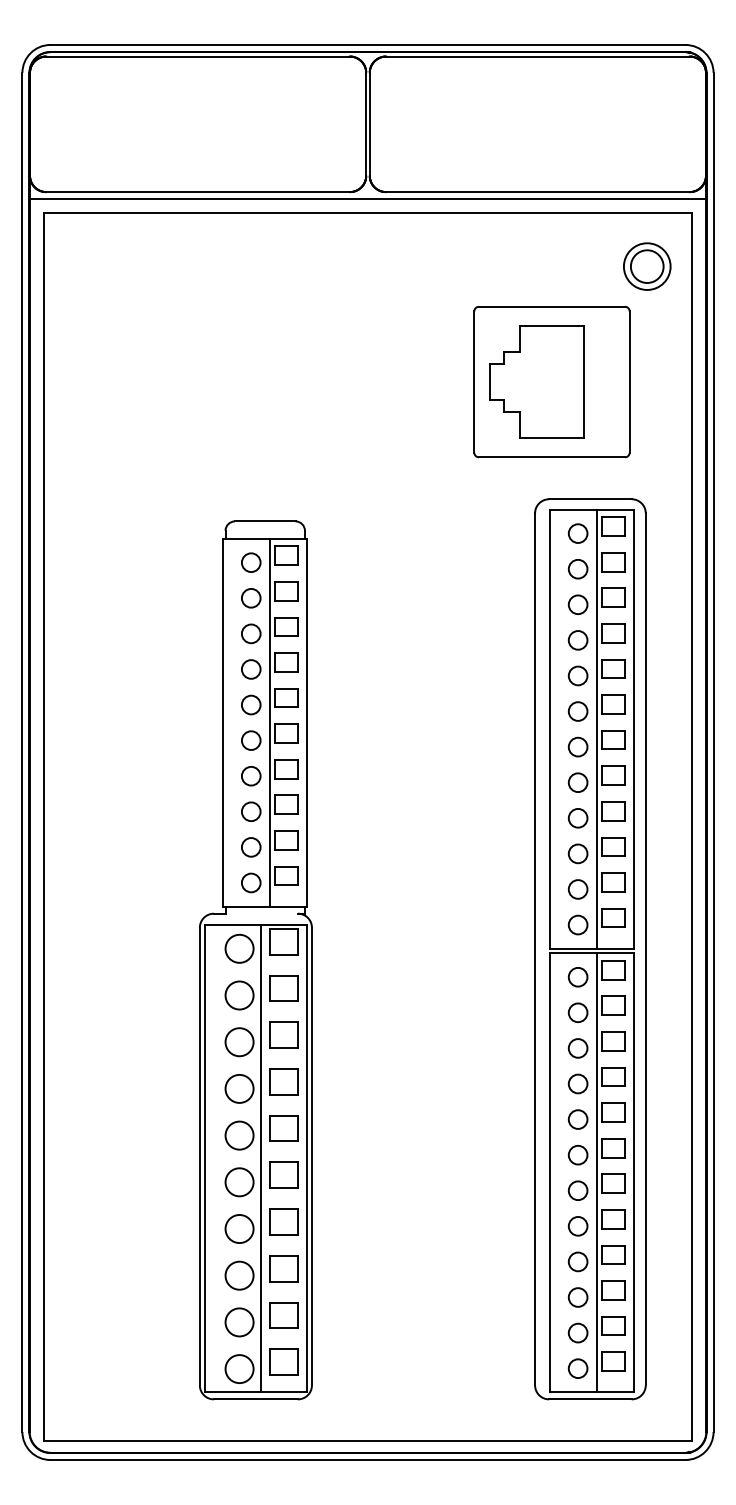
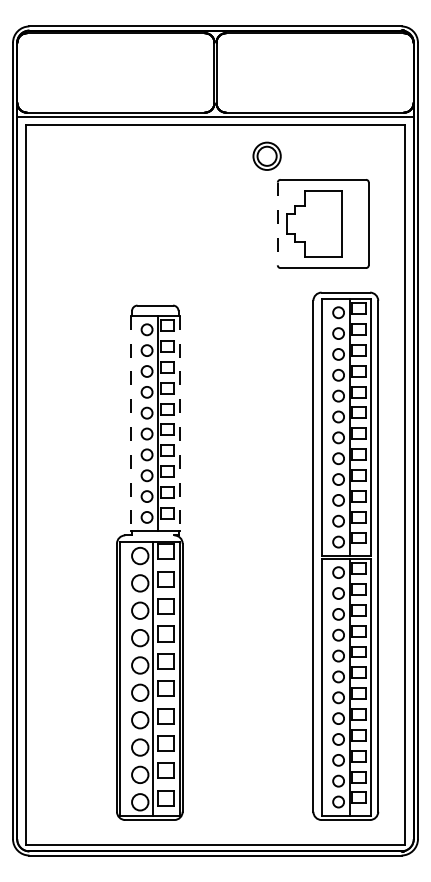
part: (646, 265) -> (266, 155), moved
line: (473, 382) -> (277, 224), solid -> dashed
line: (222, 722) -> (130, 423), solid -> dashed
line: (306, 722) -> (179, 423), solid -> dashed

